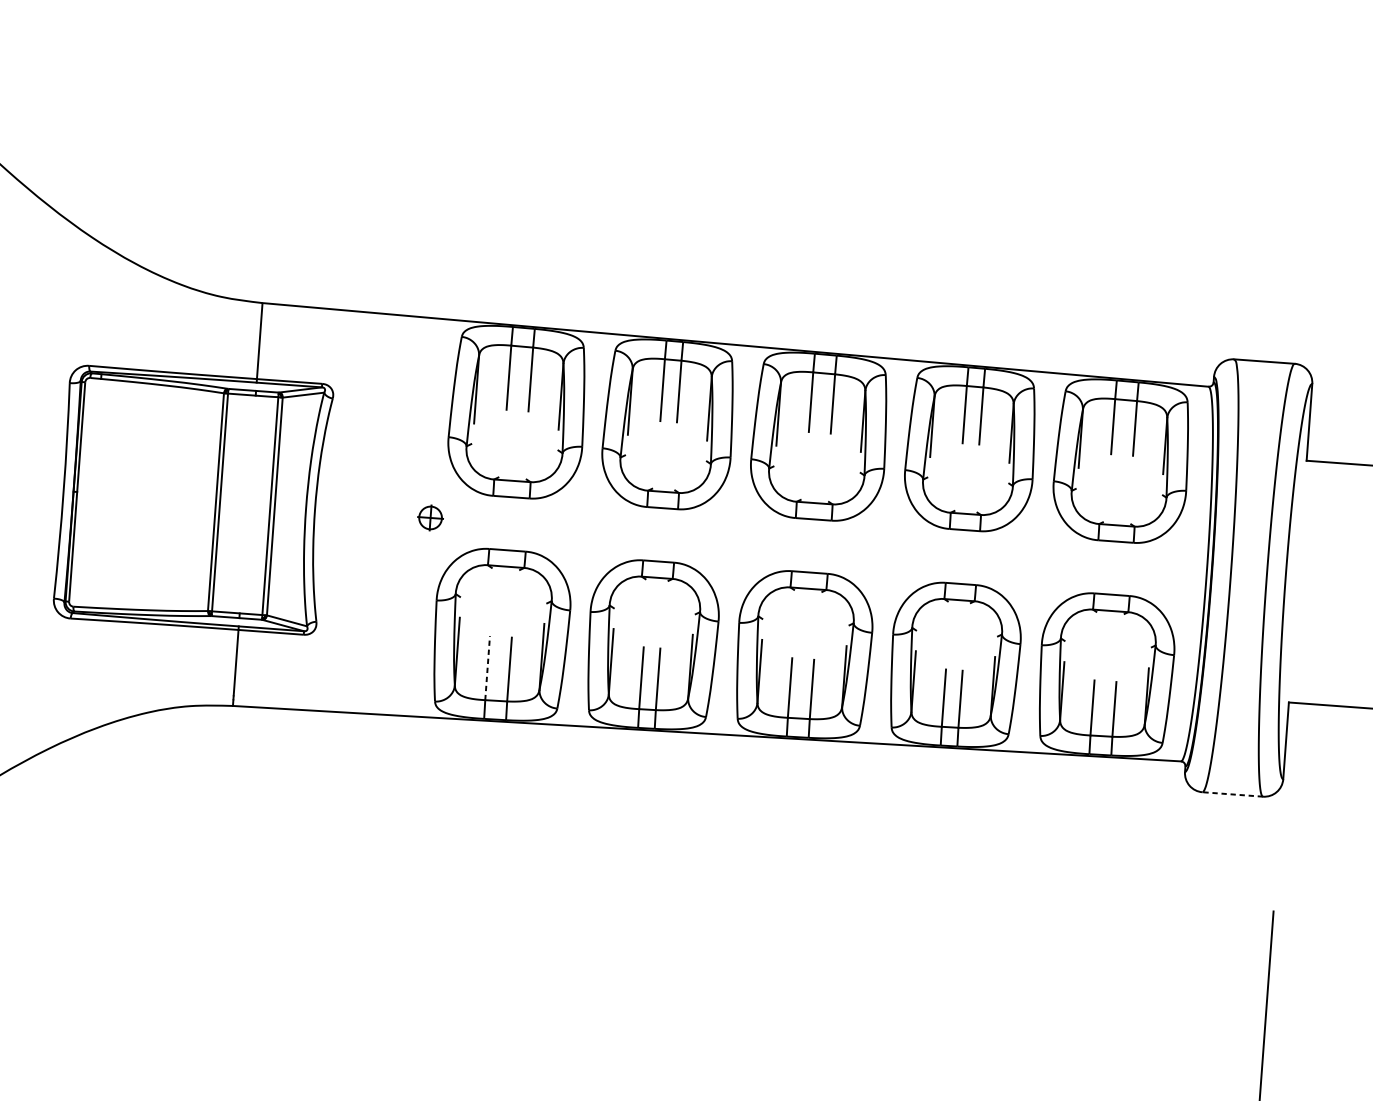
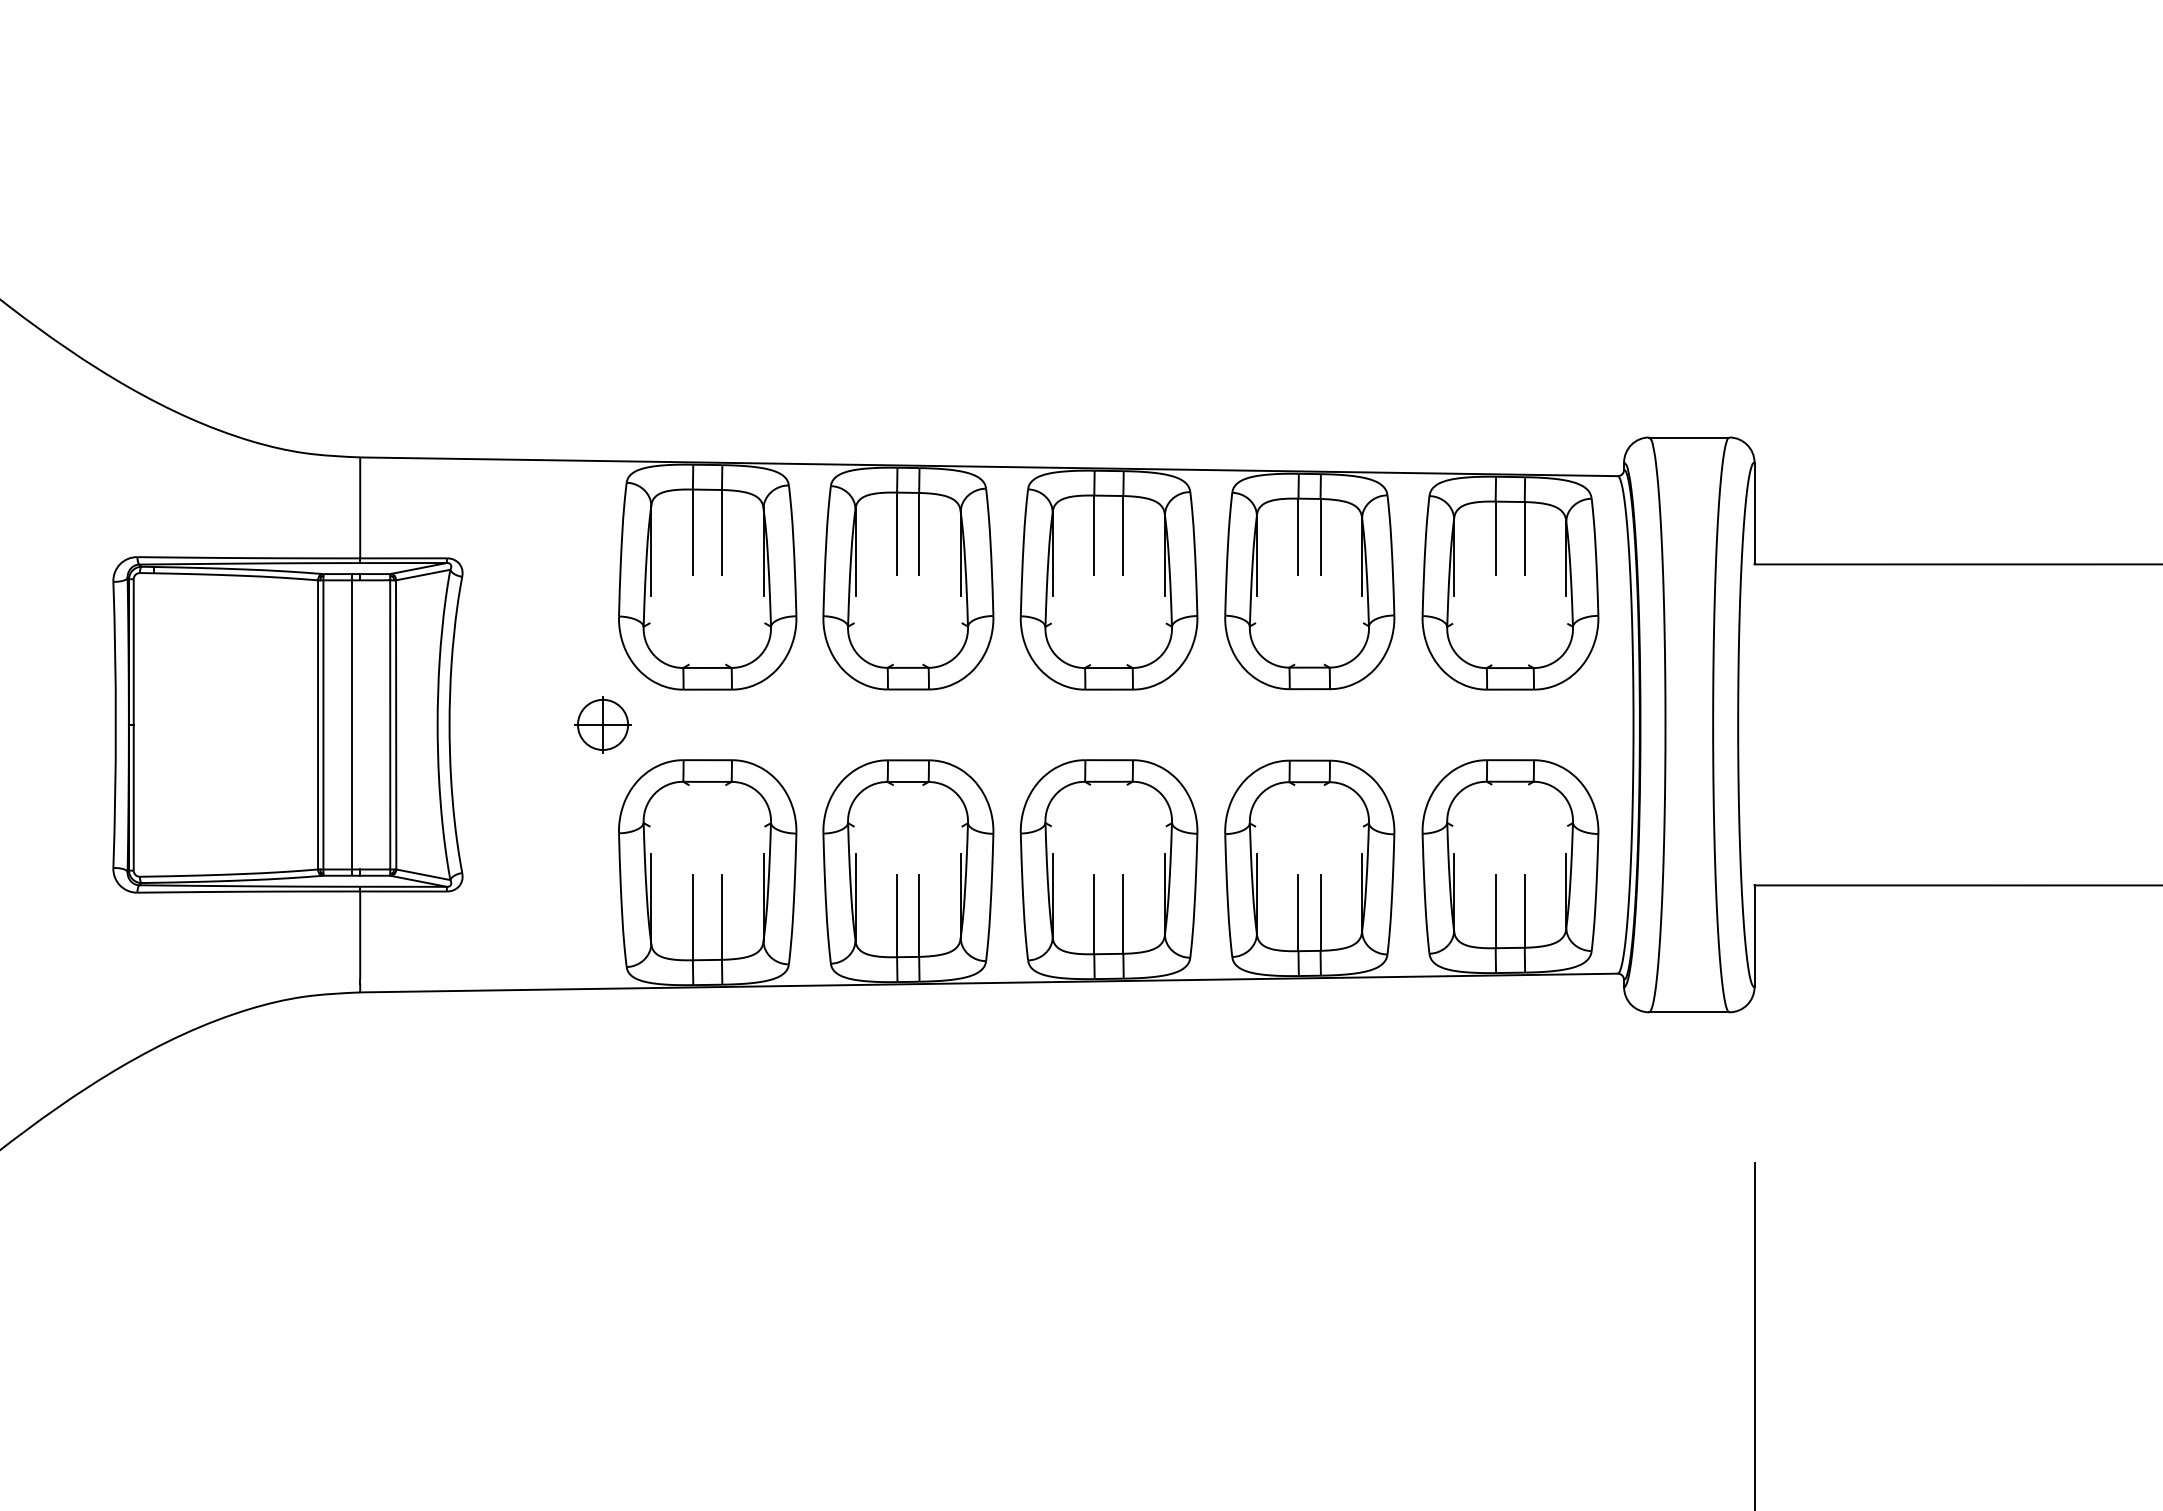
line: (241, 503) -> (352, 724), added
part: (430, 517) -> (602, 724), size x1.67
line: (487, 667) -> (692, 917), dashed -> solid
line: (1232, 794) -> (1688, 1012), dashed -> solid

